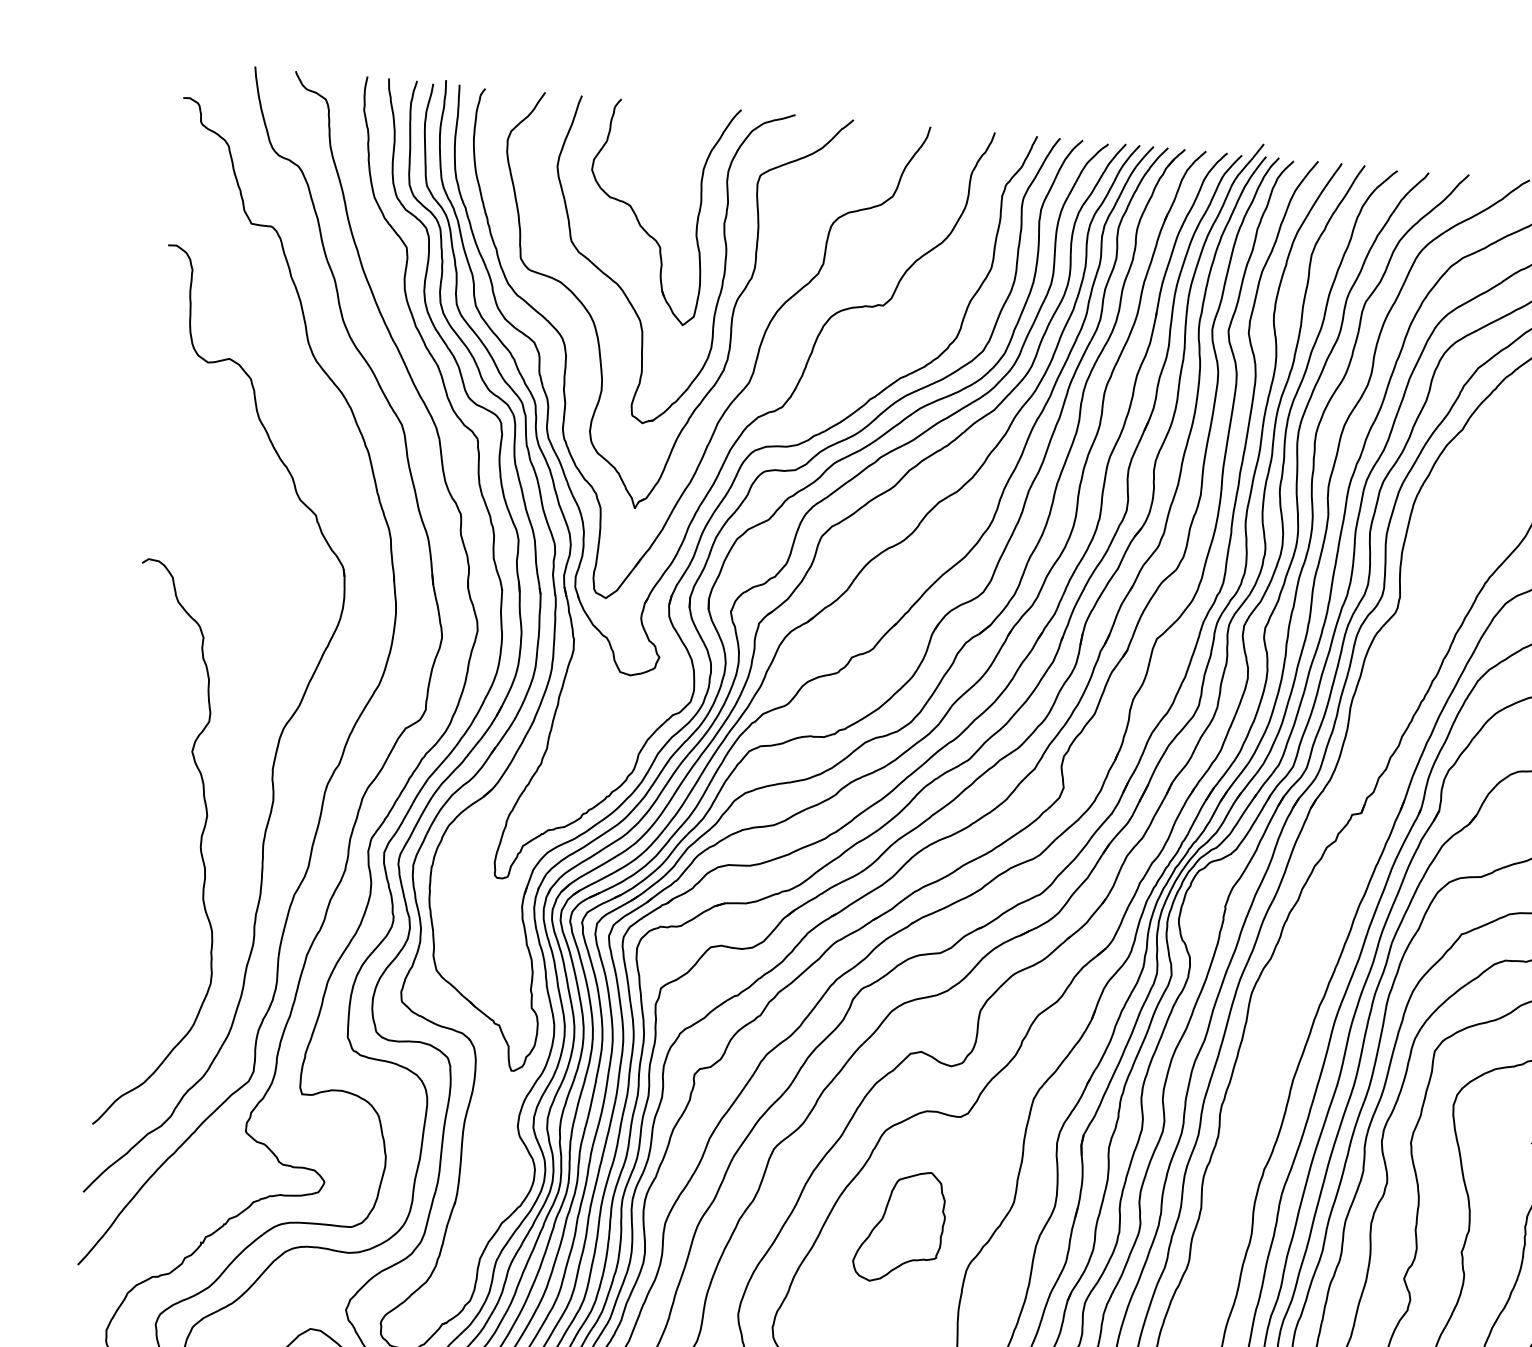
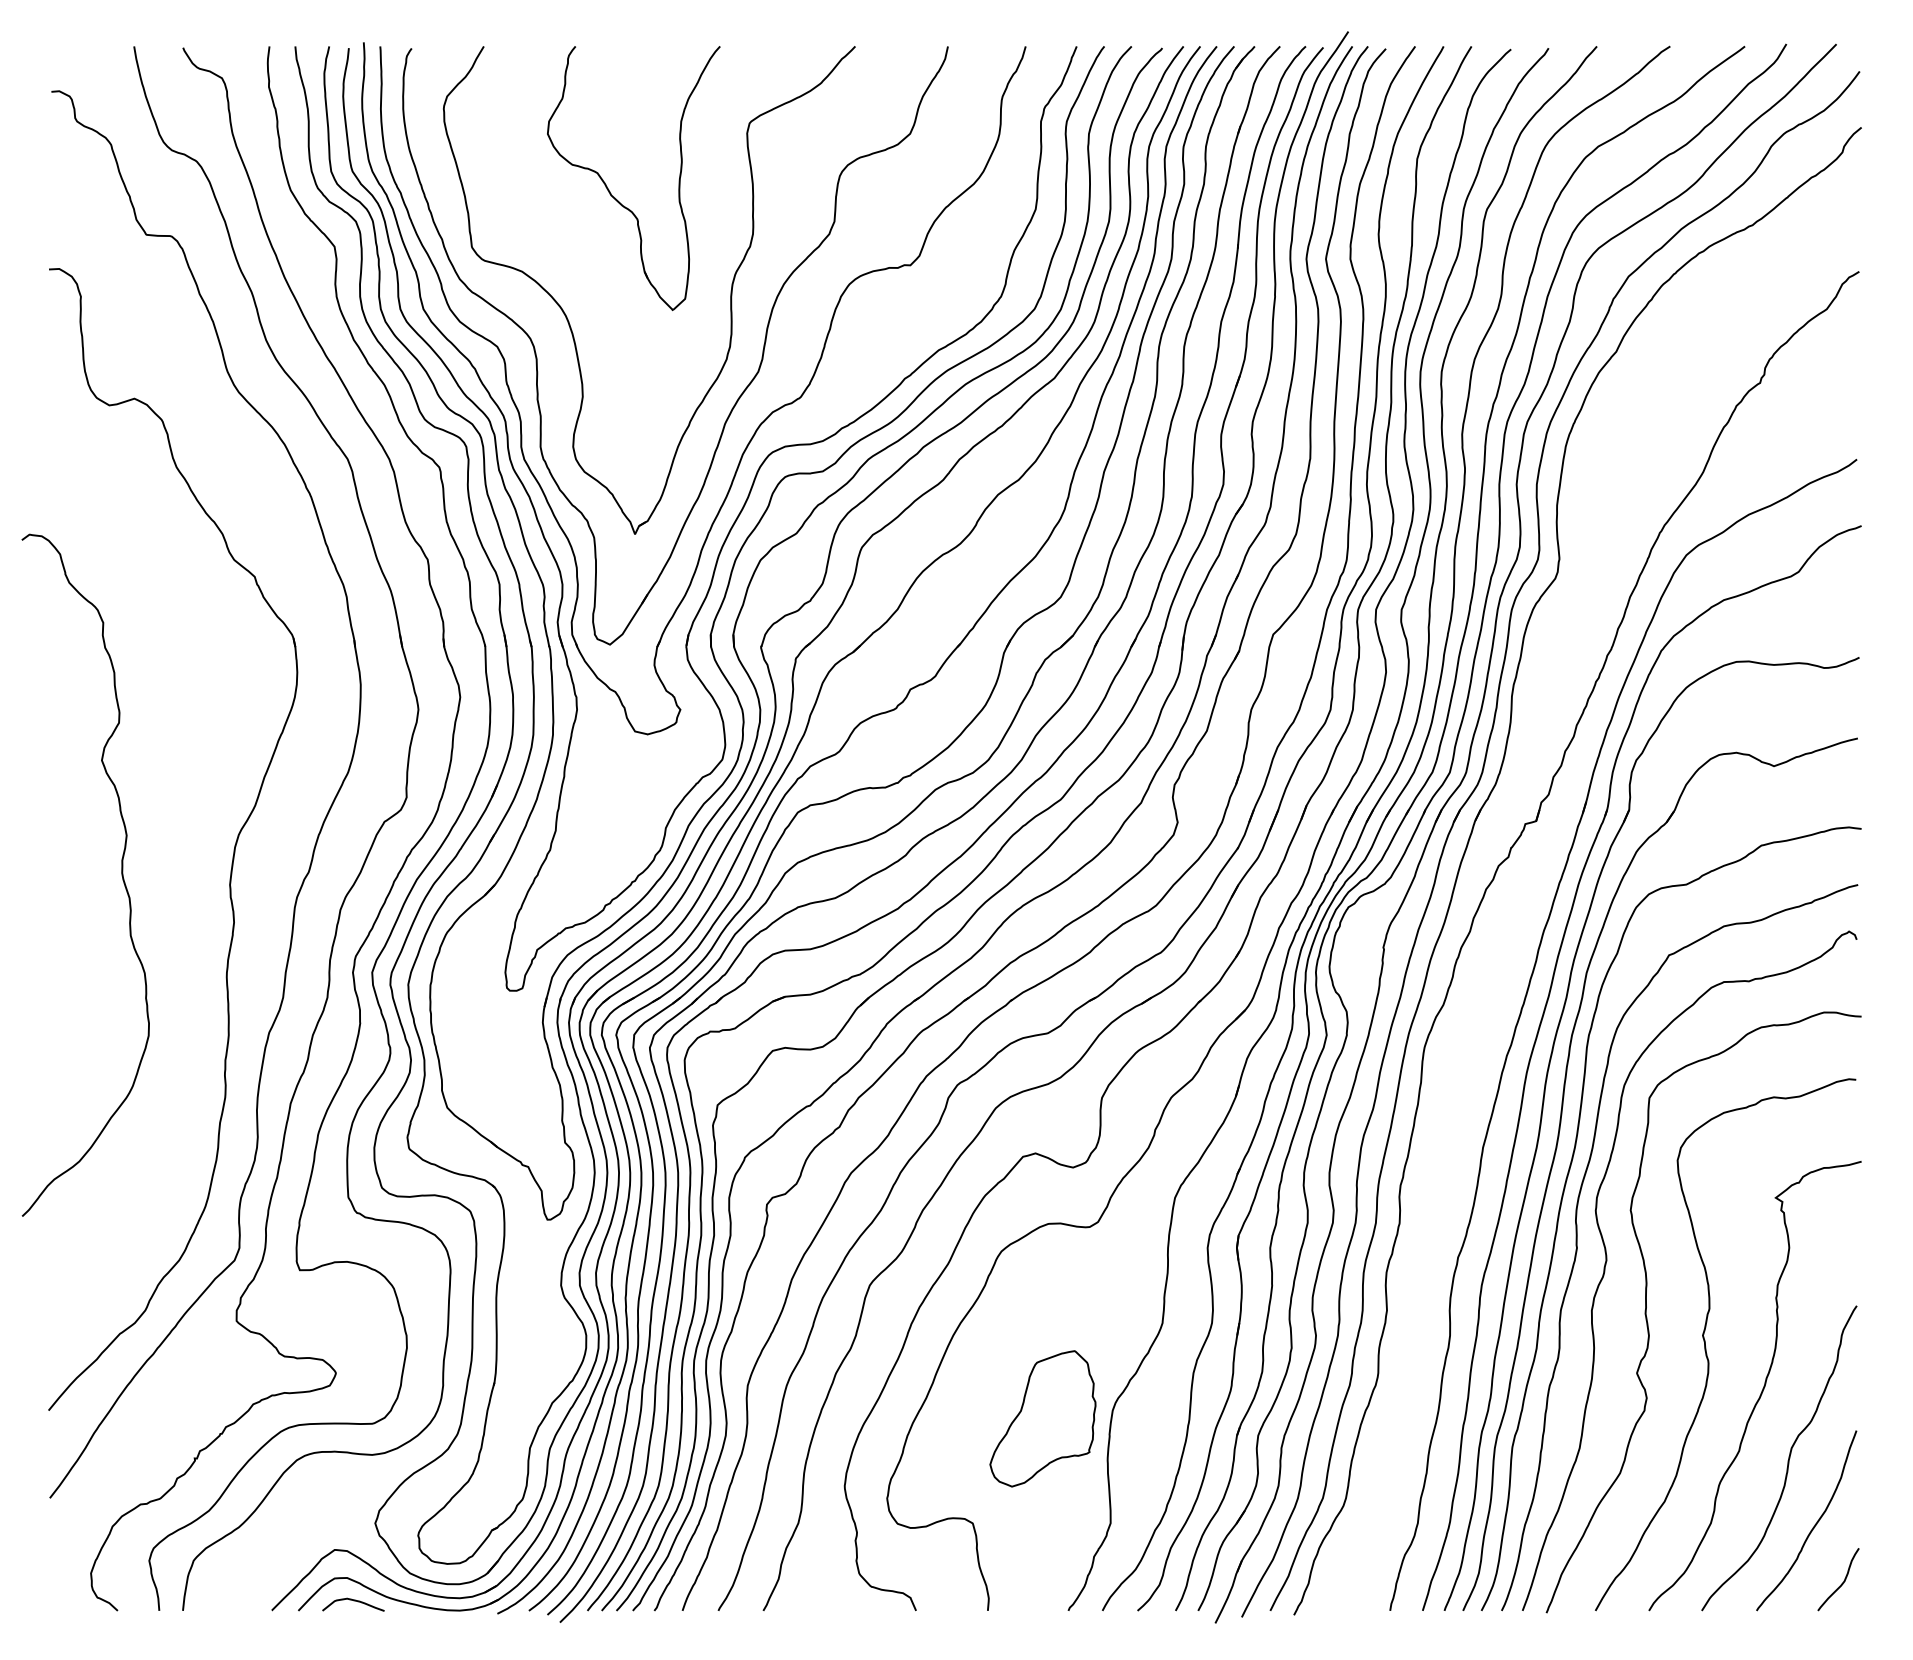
part: (625, 292) -> (600, 277), removed
curve: (200, 847) -> (121, 874), moved
part: (899, 1226) -> (1042, 1418), moved

